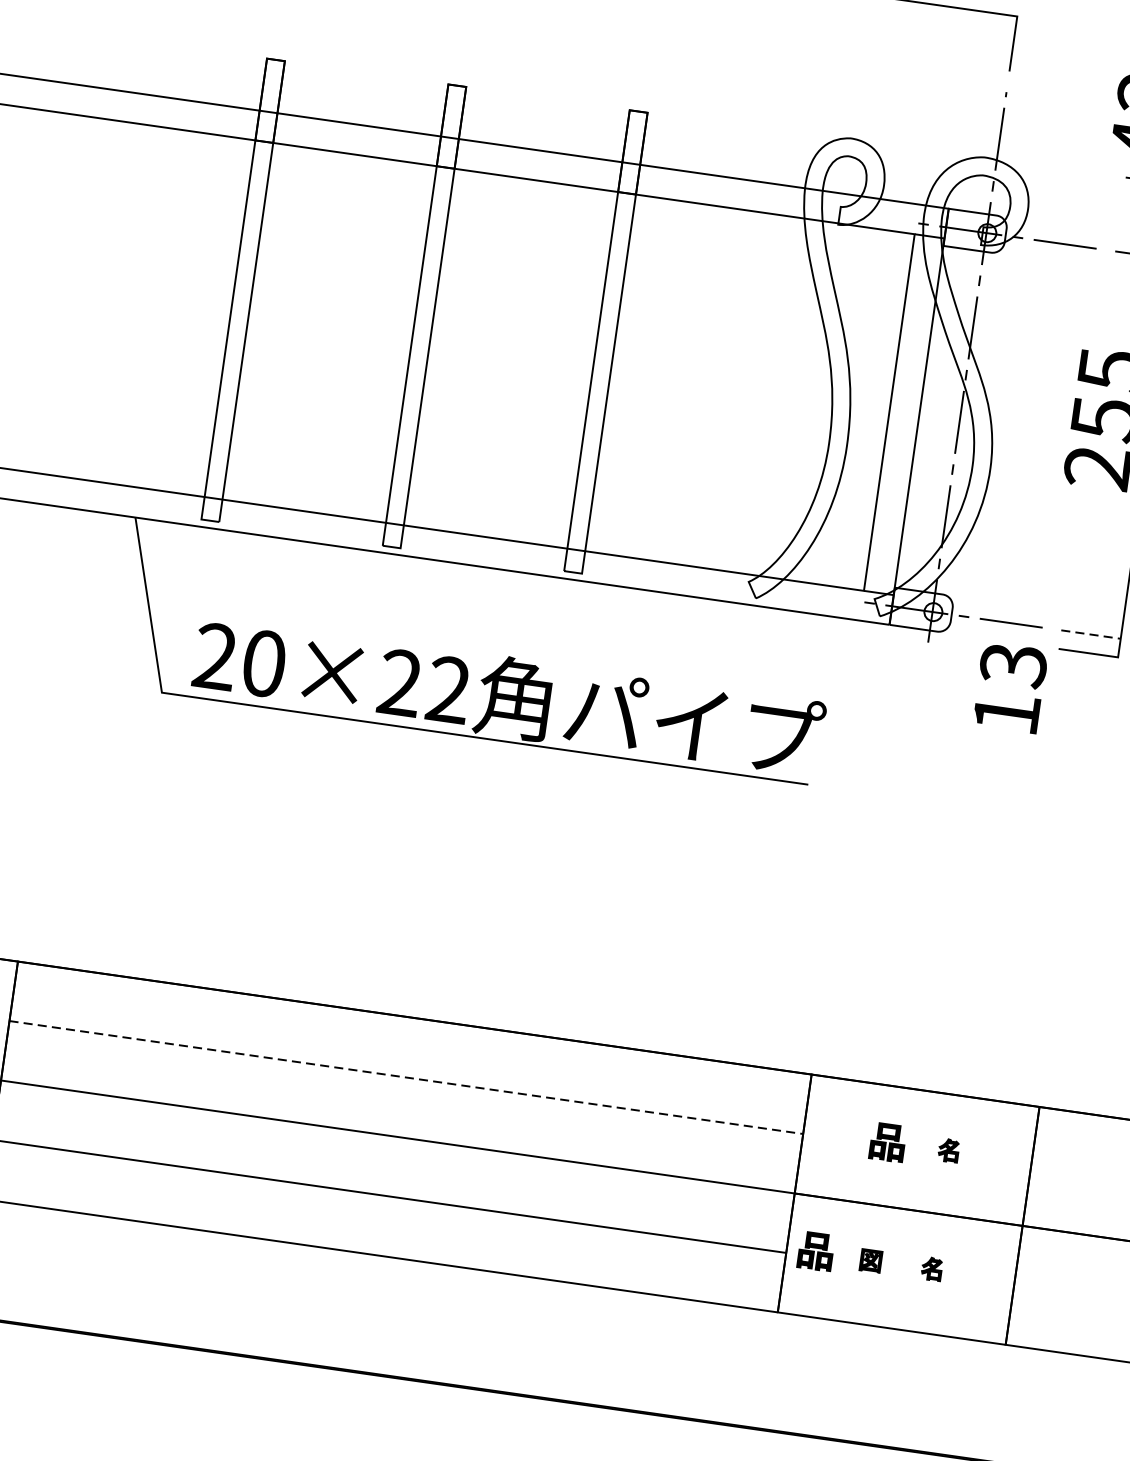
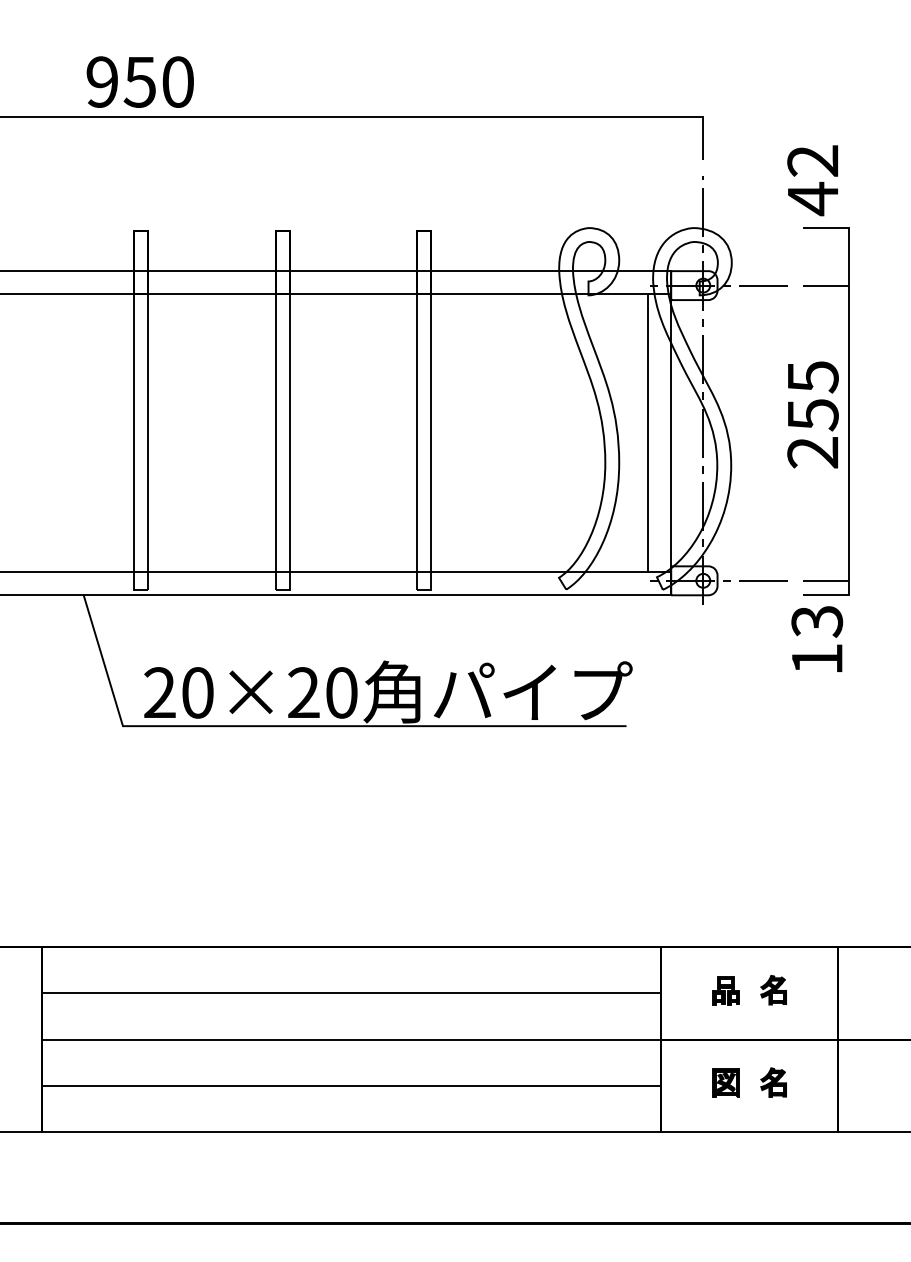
line: (1091, 634) -> (826, 580), dashed -> solid
text: (1010, 686) -> (817, 638), moved
text: (448, 689) -> (341, 692), 20×22 -> 20×20
line: (406, 1077) -> (351, 993), dashed -> solid
part: (948, 1150) -> (773, 990), size x1.67
part: (815, 1251) -> (682, 1081), removed
part: (870, 1260) -> (725, 1082), size x1.67
part: (931, 1268) -> (773, 1082), size x1.67

